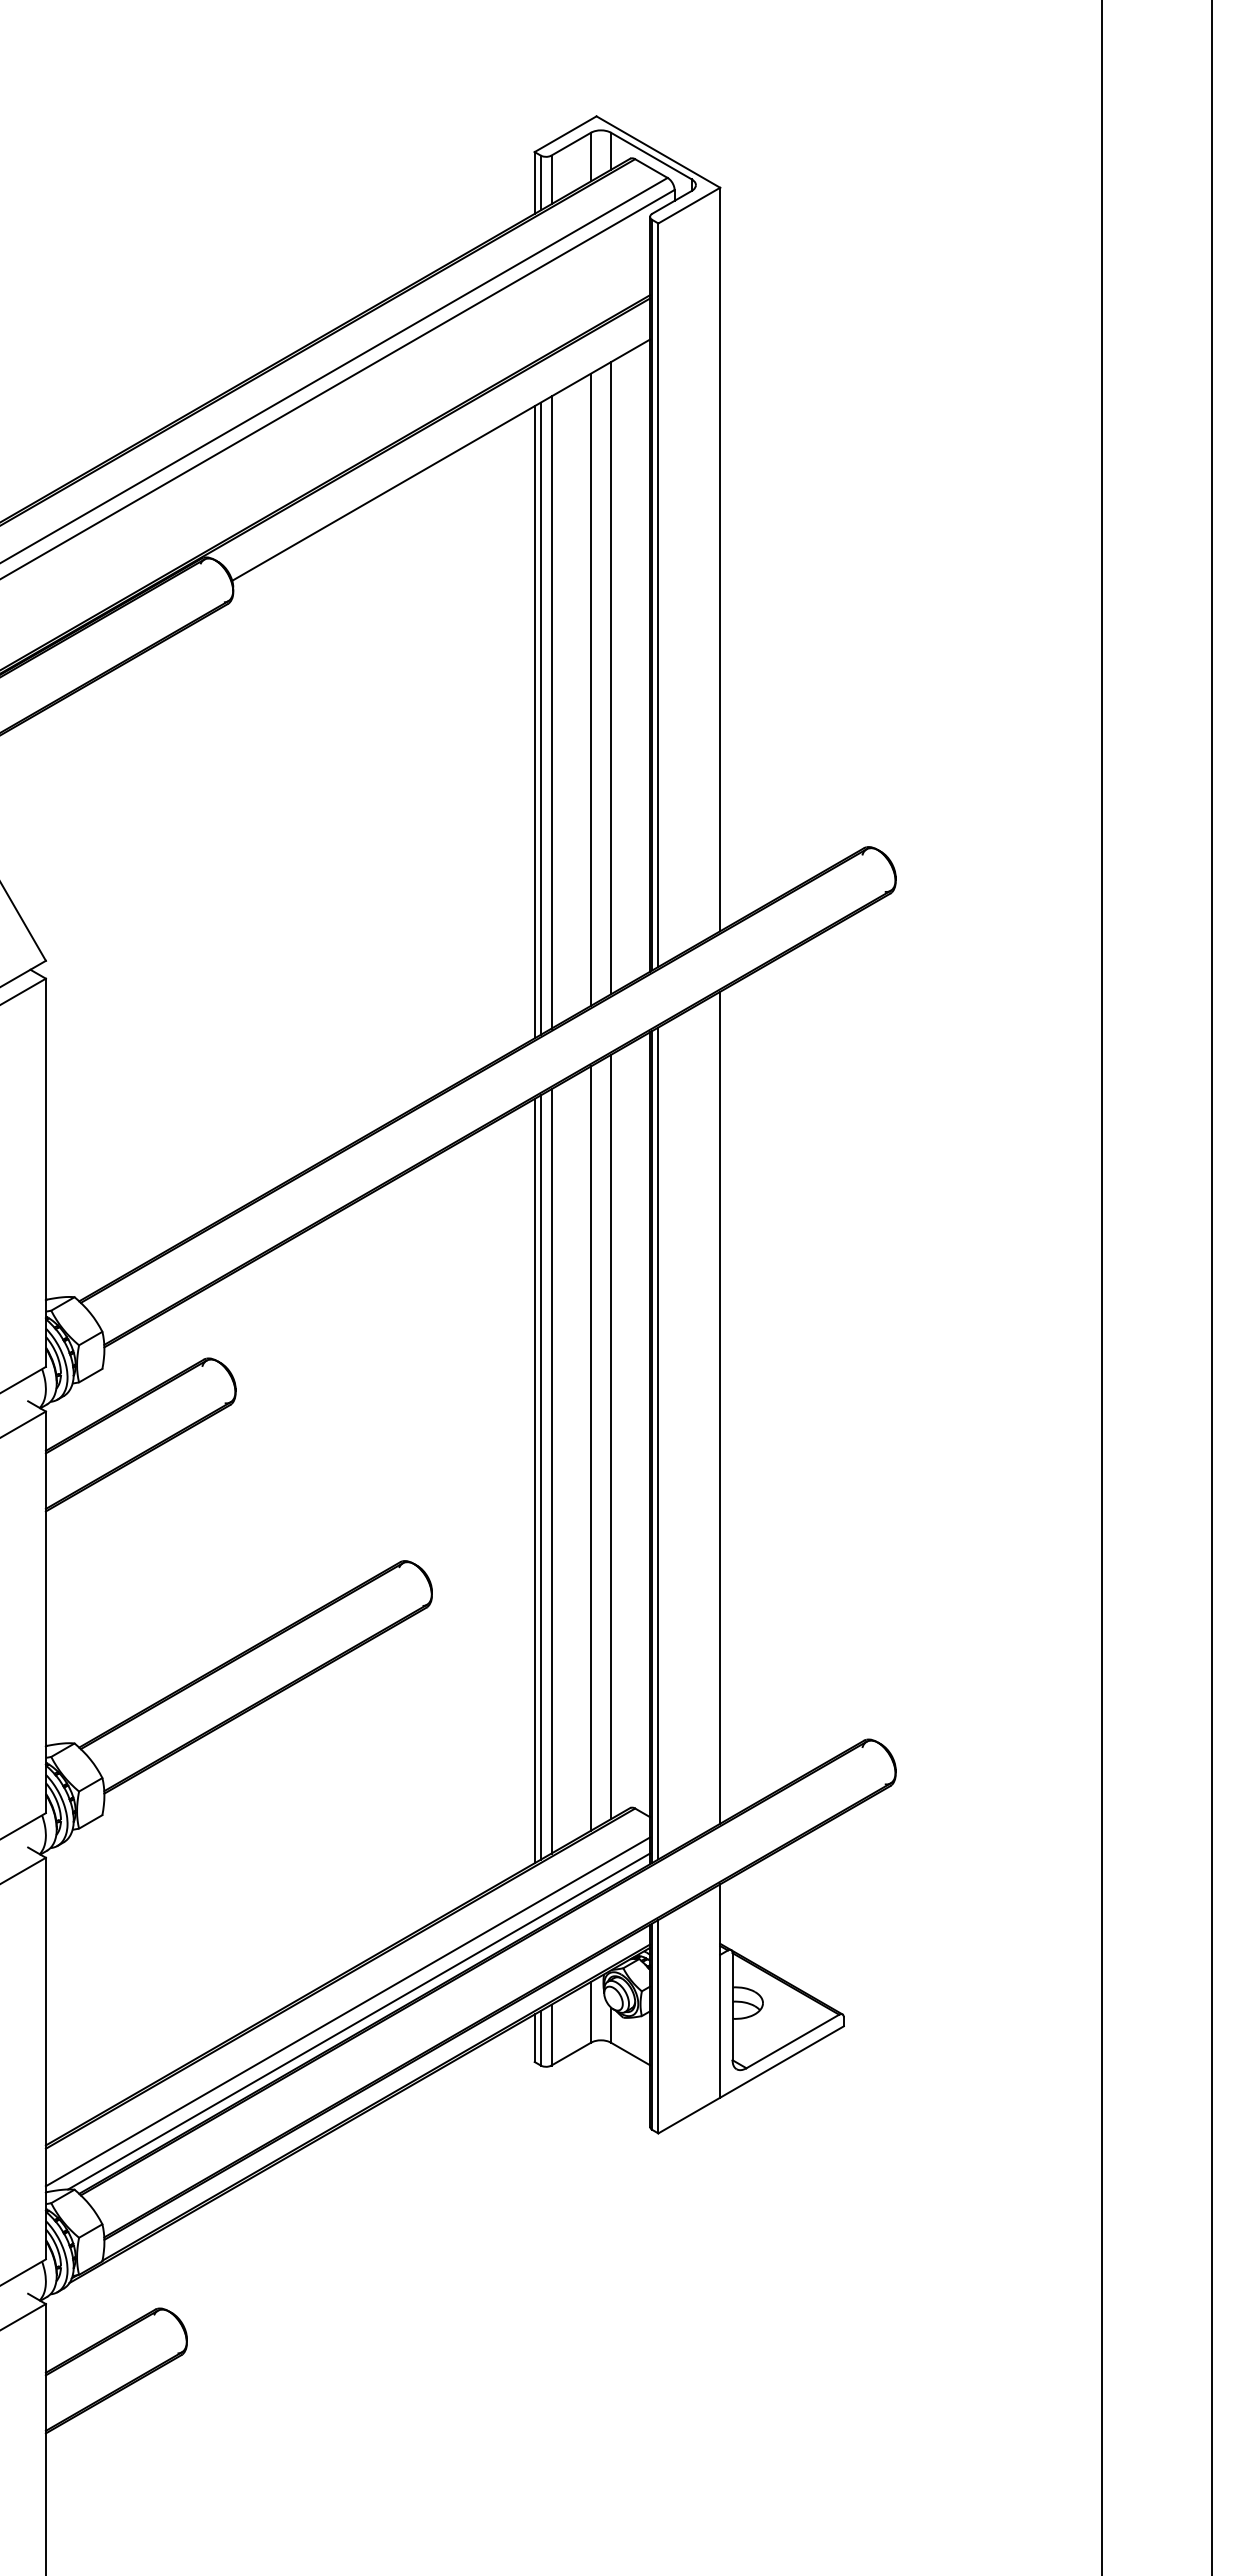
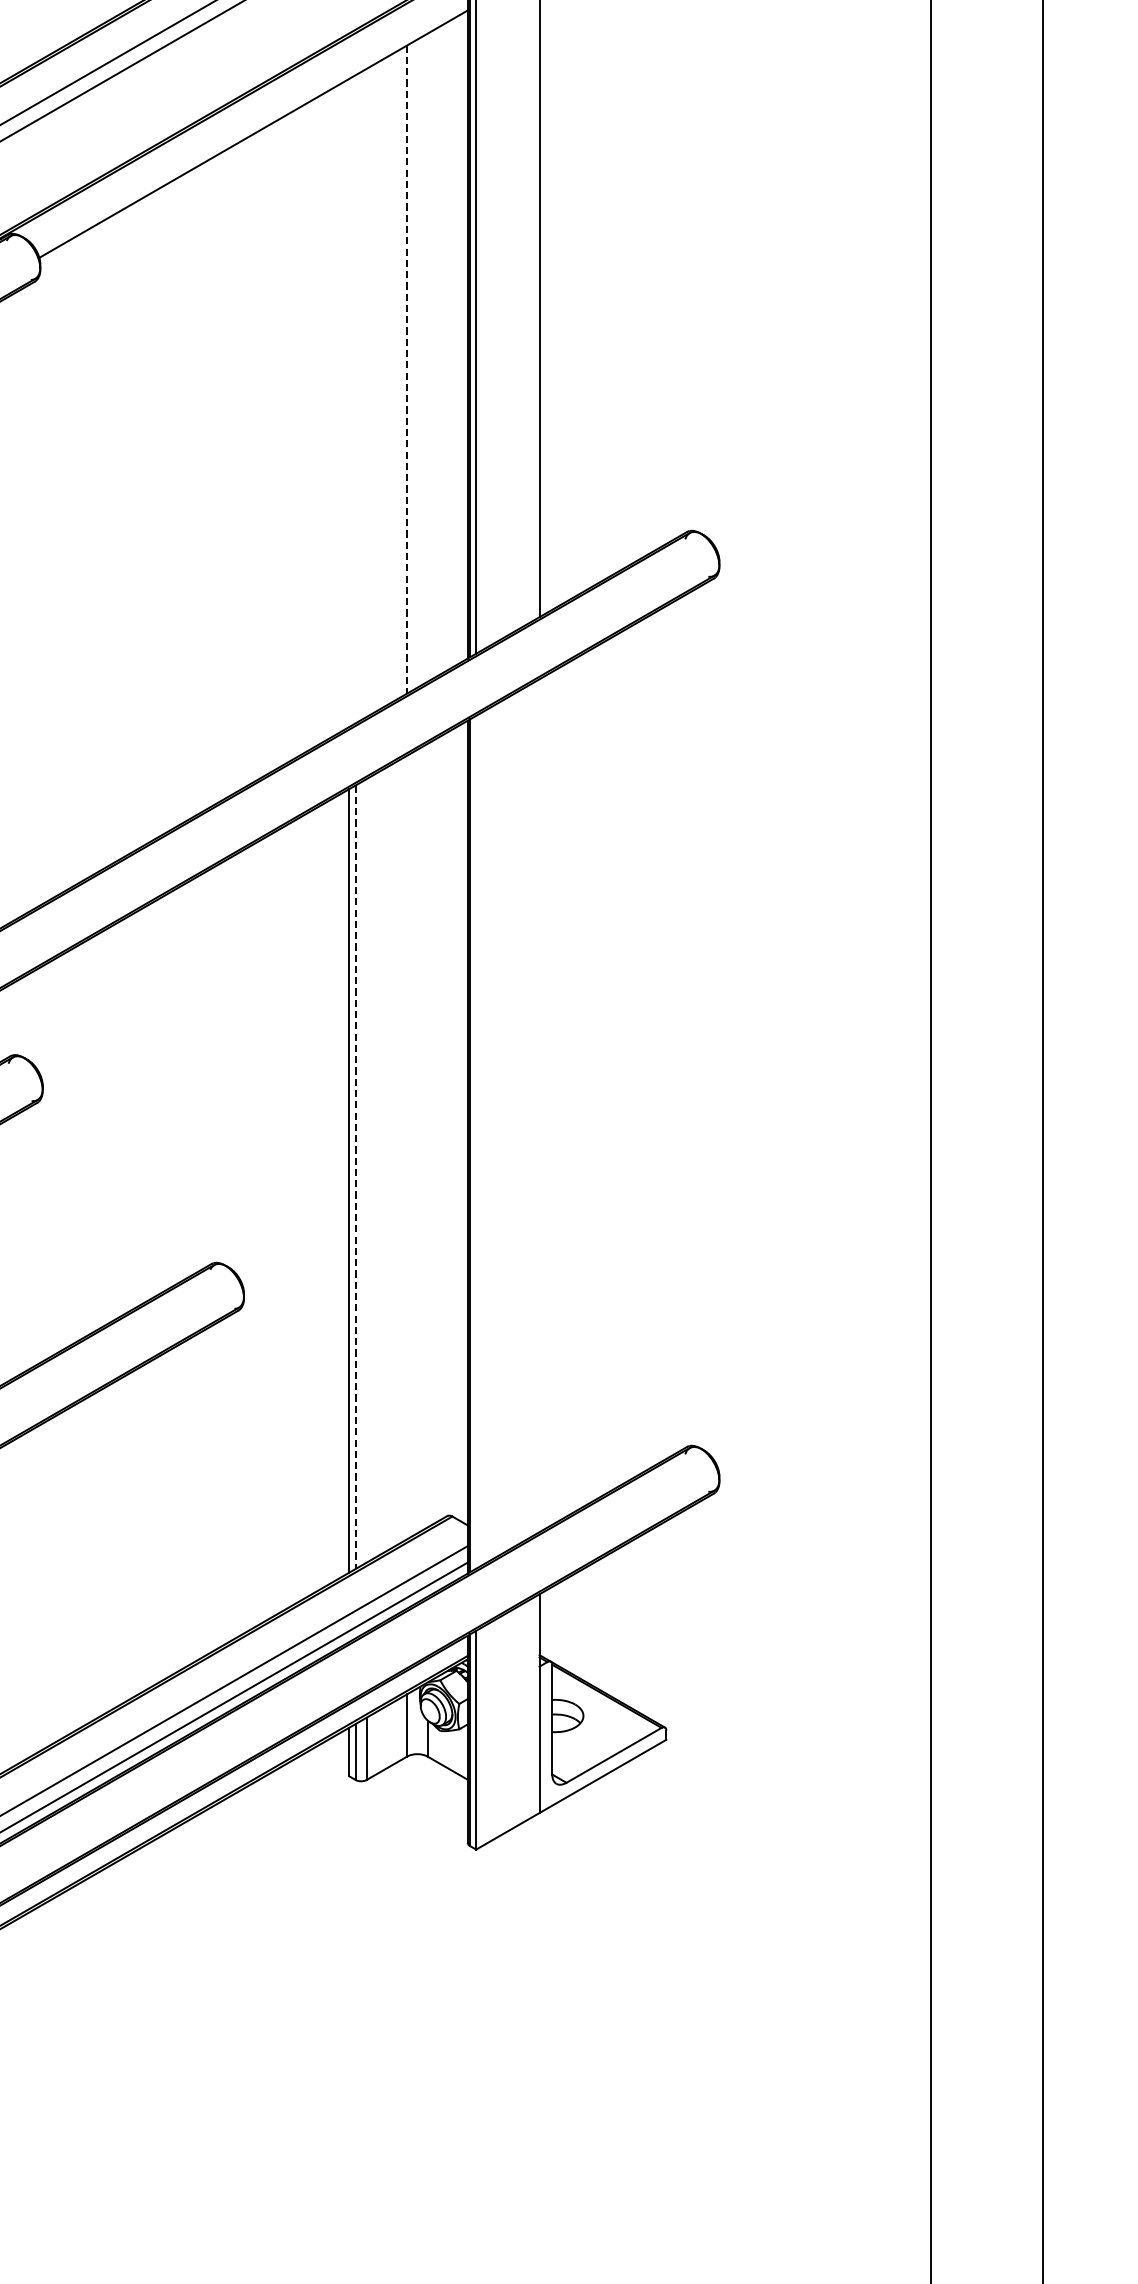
line: (611, 678) -> (428, 358), removed
line: (590, 690) -> (406, 370), solid -> dashed
line: (551, 712) -> (366, 392), removed
line: (540, 718) -> (355, 399), removed
line: (534, 722) -> (349, 403), removed
line: (720, 1407) -> (539, 1105), removed
line: (611, 1436) -> (428, 1135), removed
line: (658, 1443) -> (476, 1142), removed
line: (590, 1448) -> (406, 1147), removed
line: (551, 1471) -> (366, 1171), removed
line: (540, 1478) -> (355, 1178), solid -> dashed

